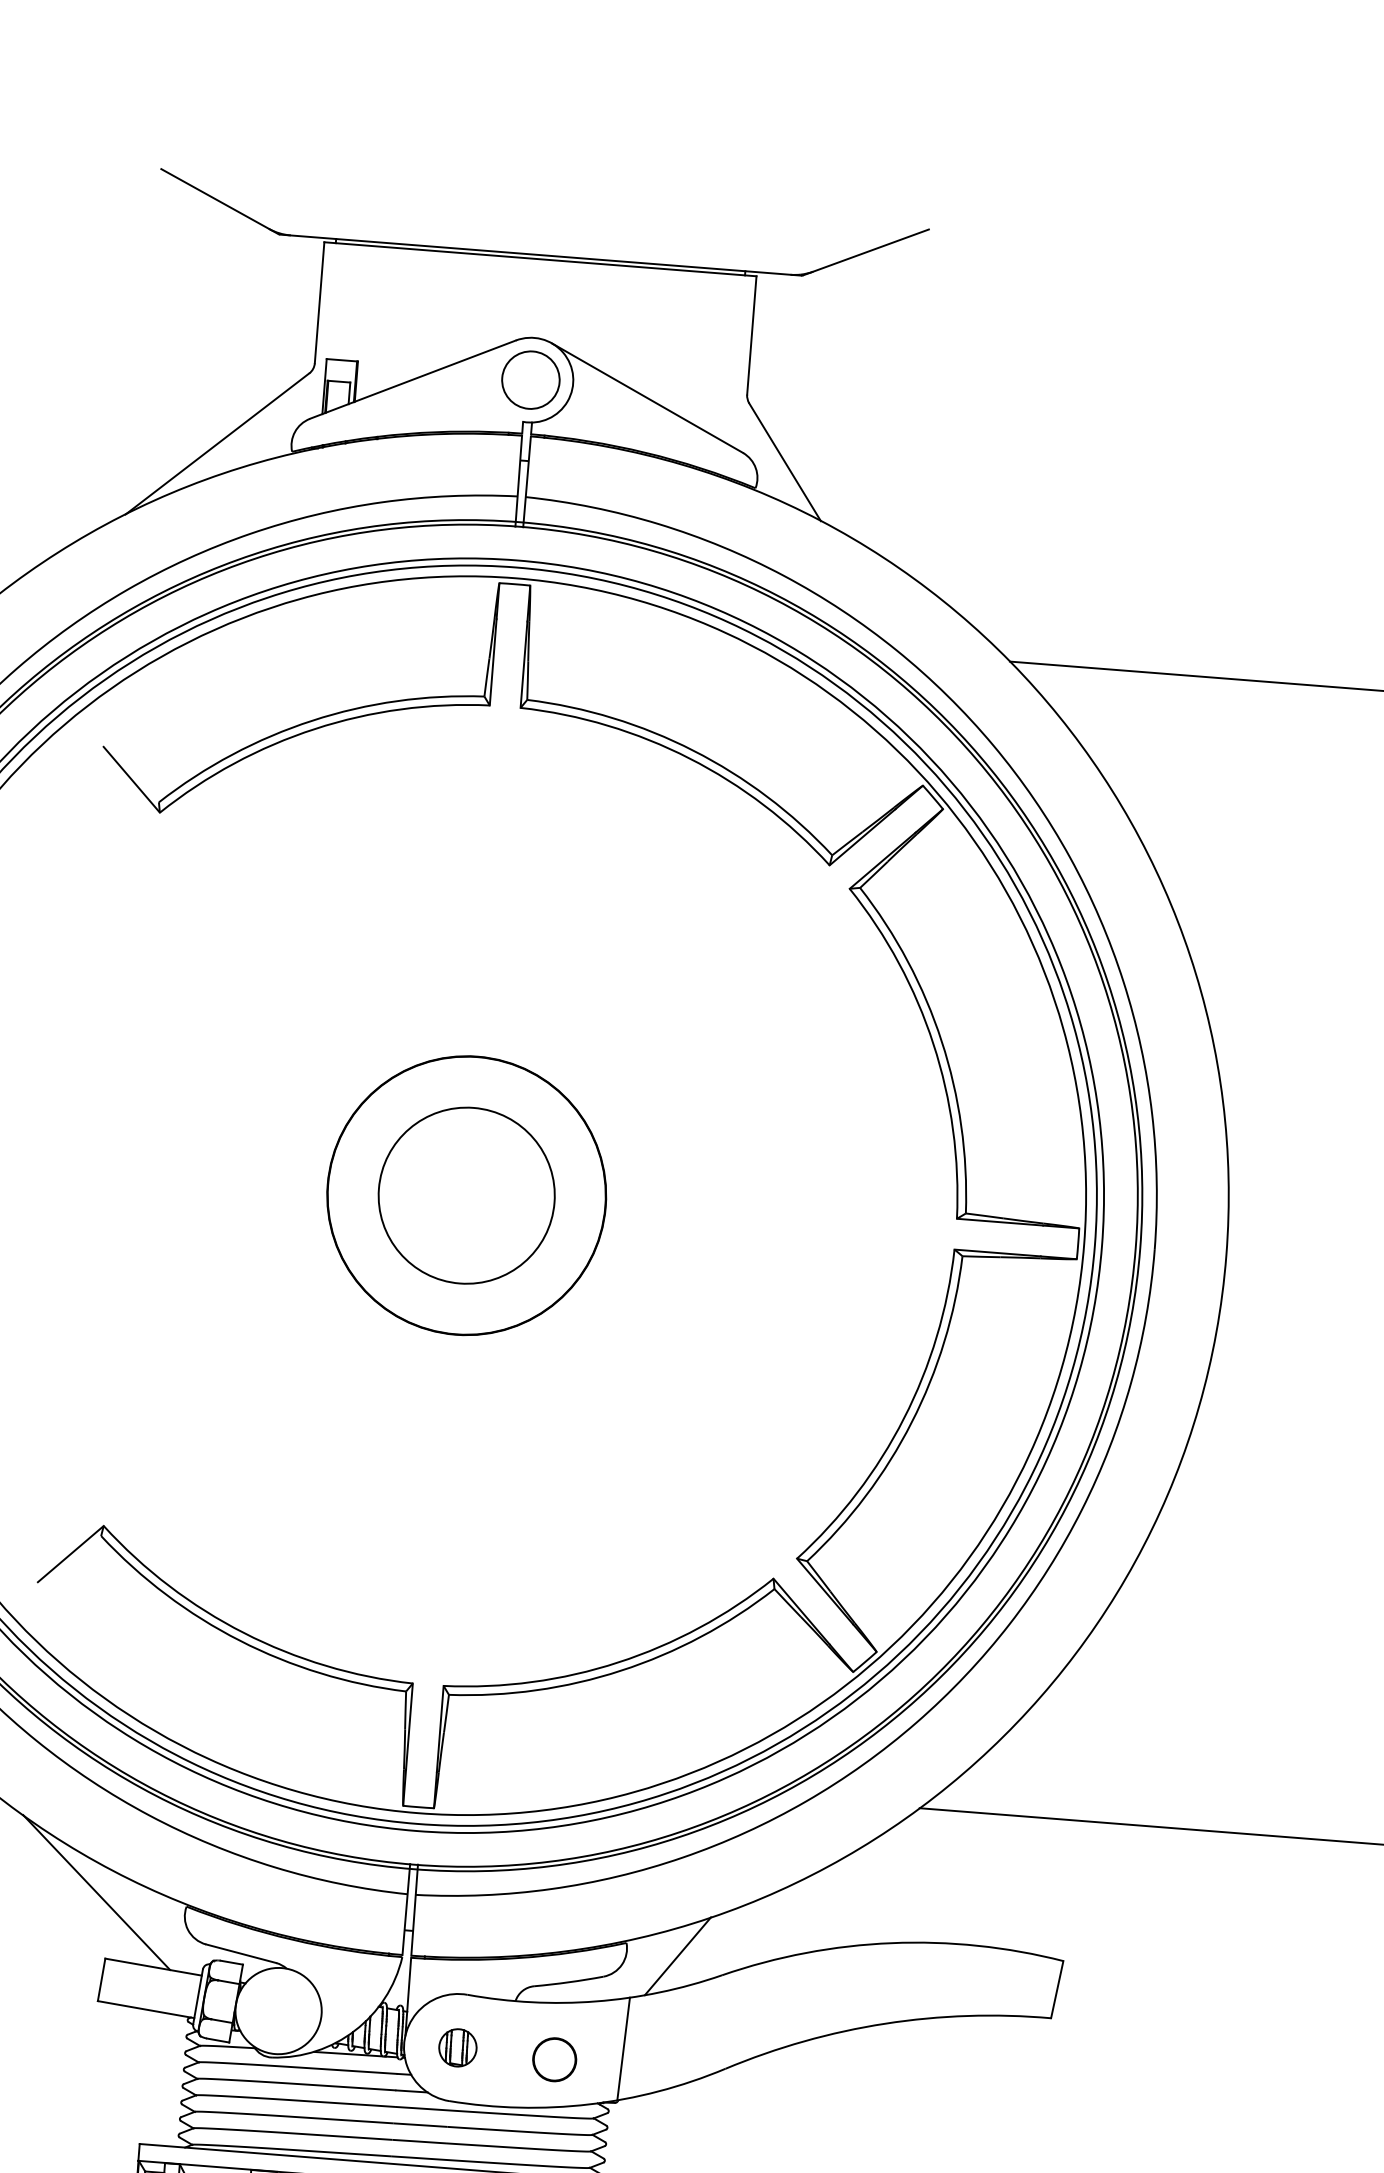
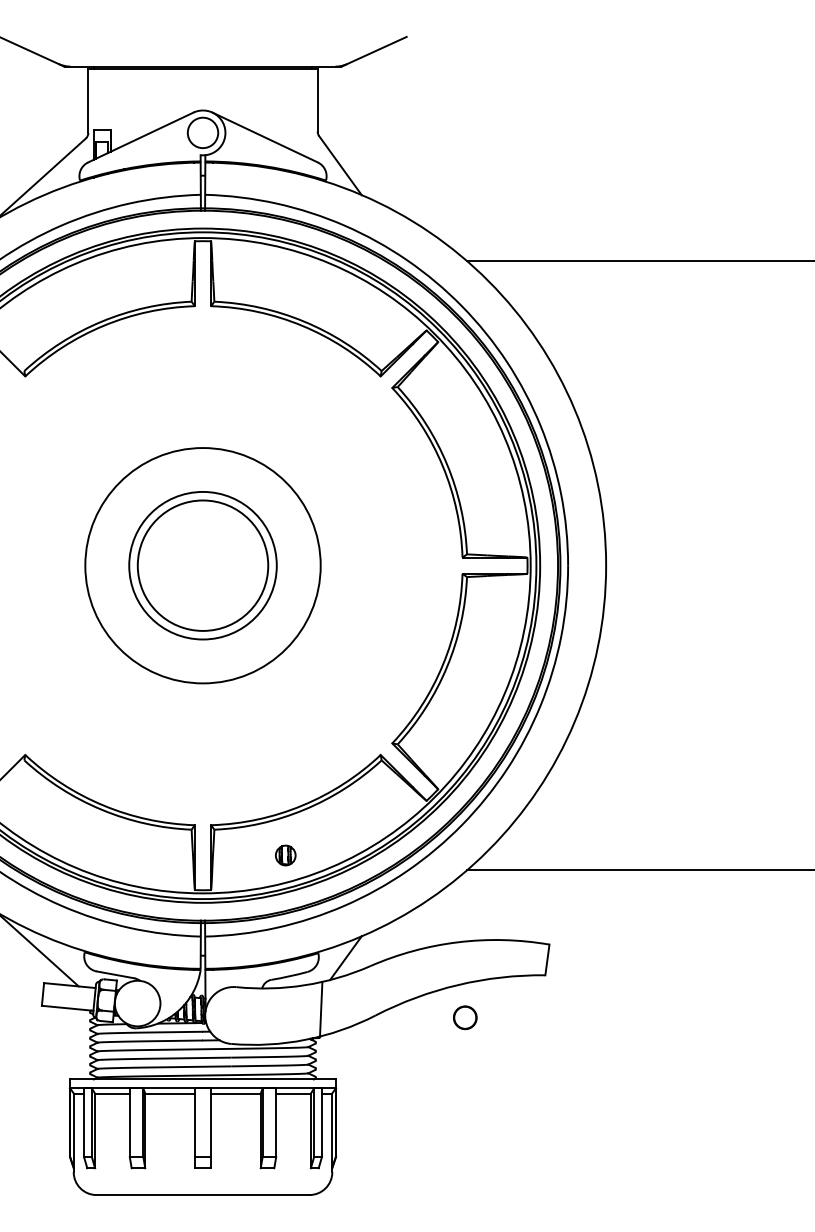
circle: (465, 1195) -> (202, 565), size x1.4
circle: (465, 1195) -> (202, 565), size x1.6
part: (457, 2047) -> (285, 855), moved
part: (555, 2059) -> (465, 1017), moved

